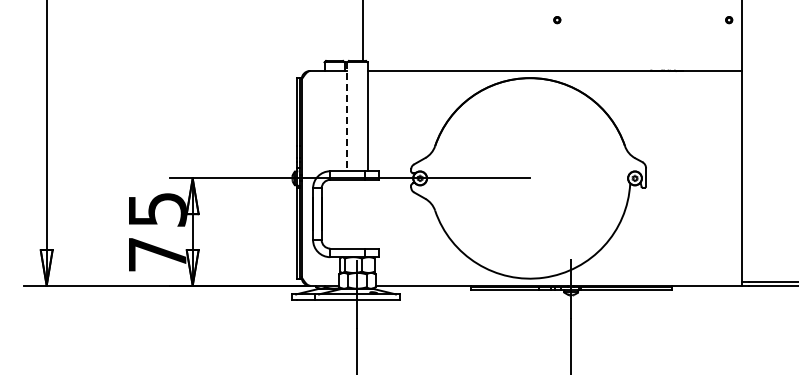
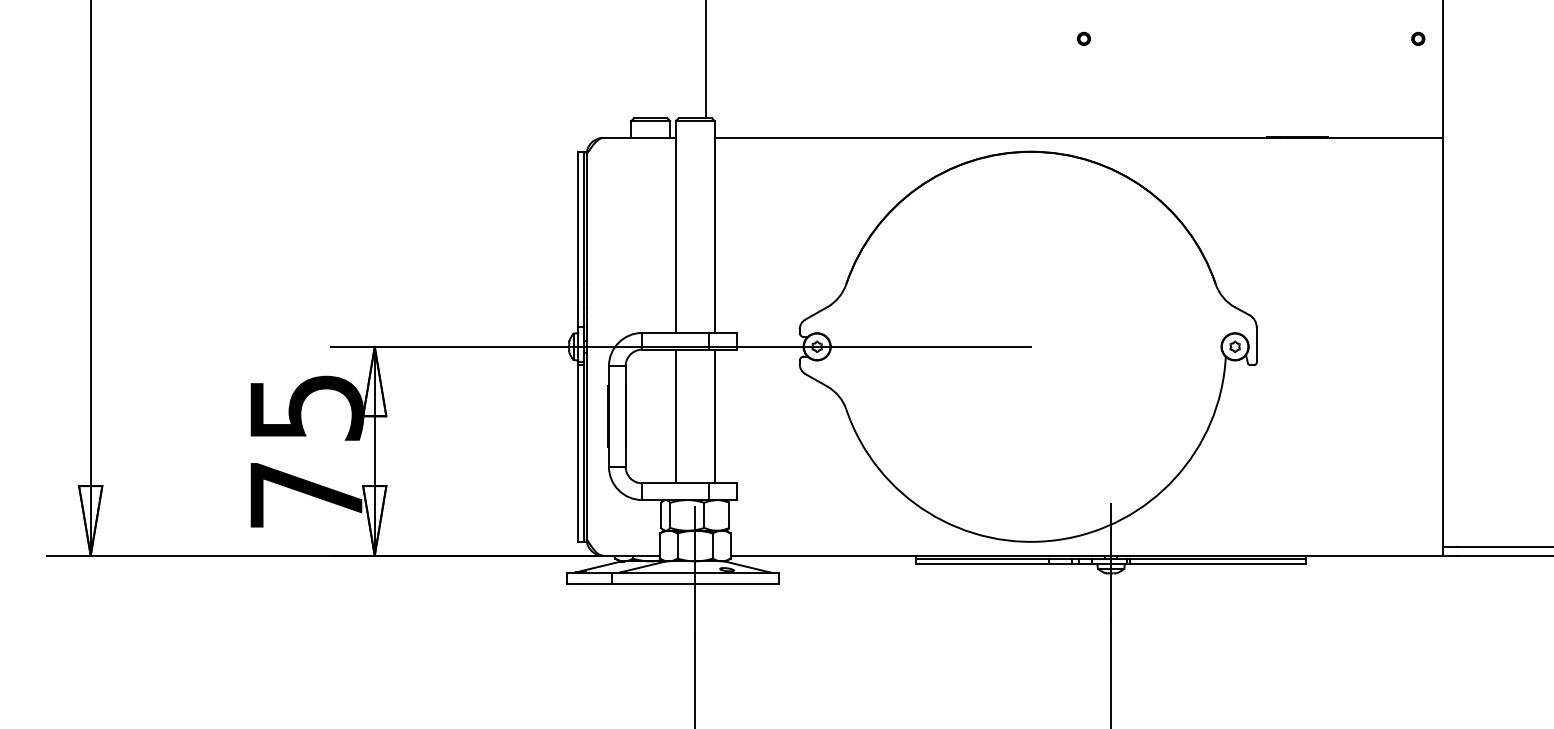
line: (347, 117) -> (675, 228), dashed -> solid
line: (347, 213) -> (675, 415), added
line: (367, 213) -> (714, 415), added

